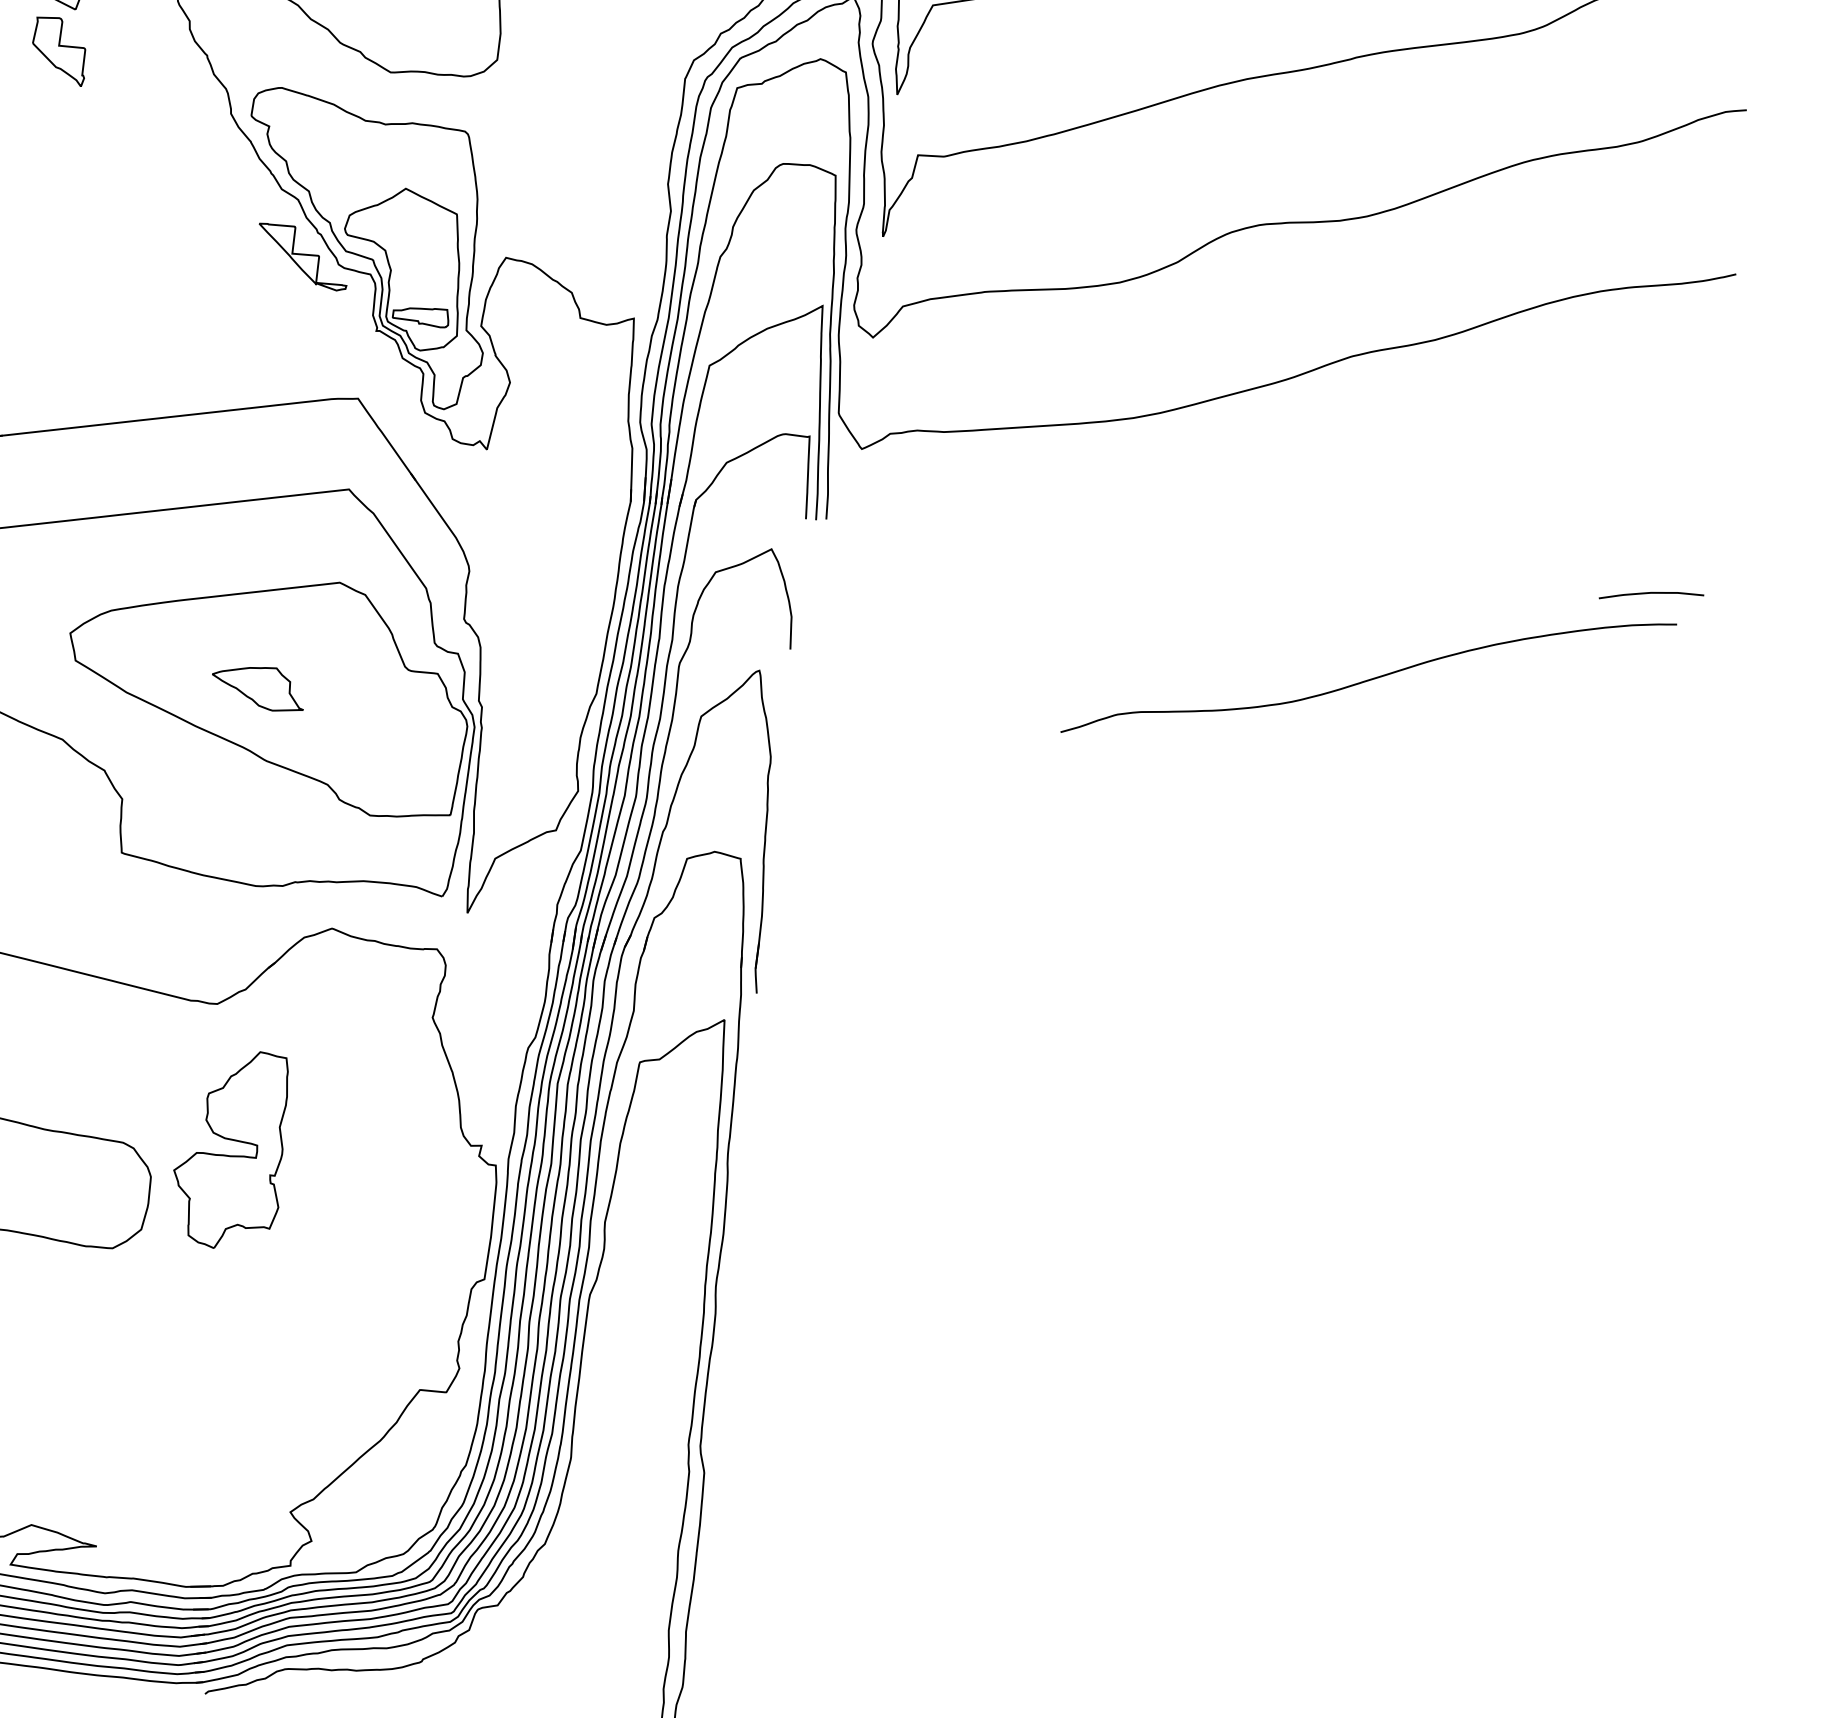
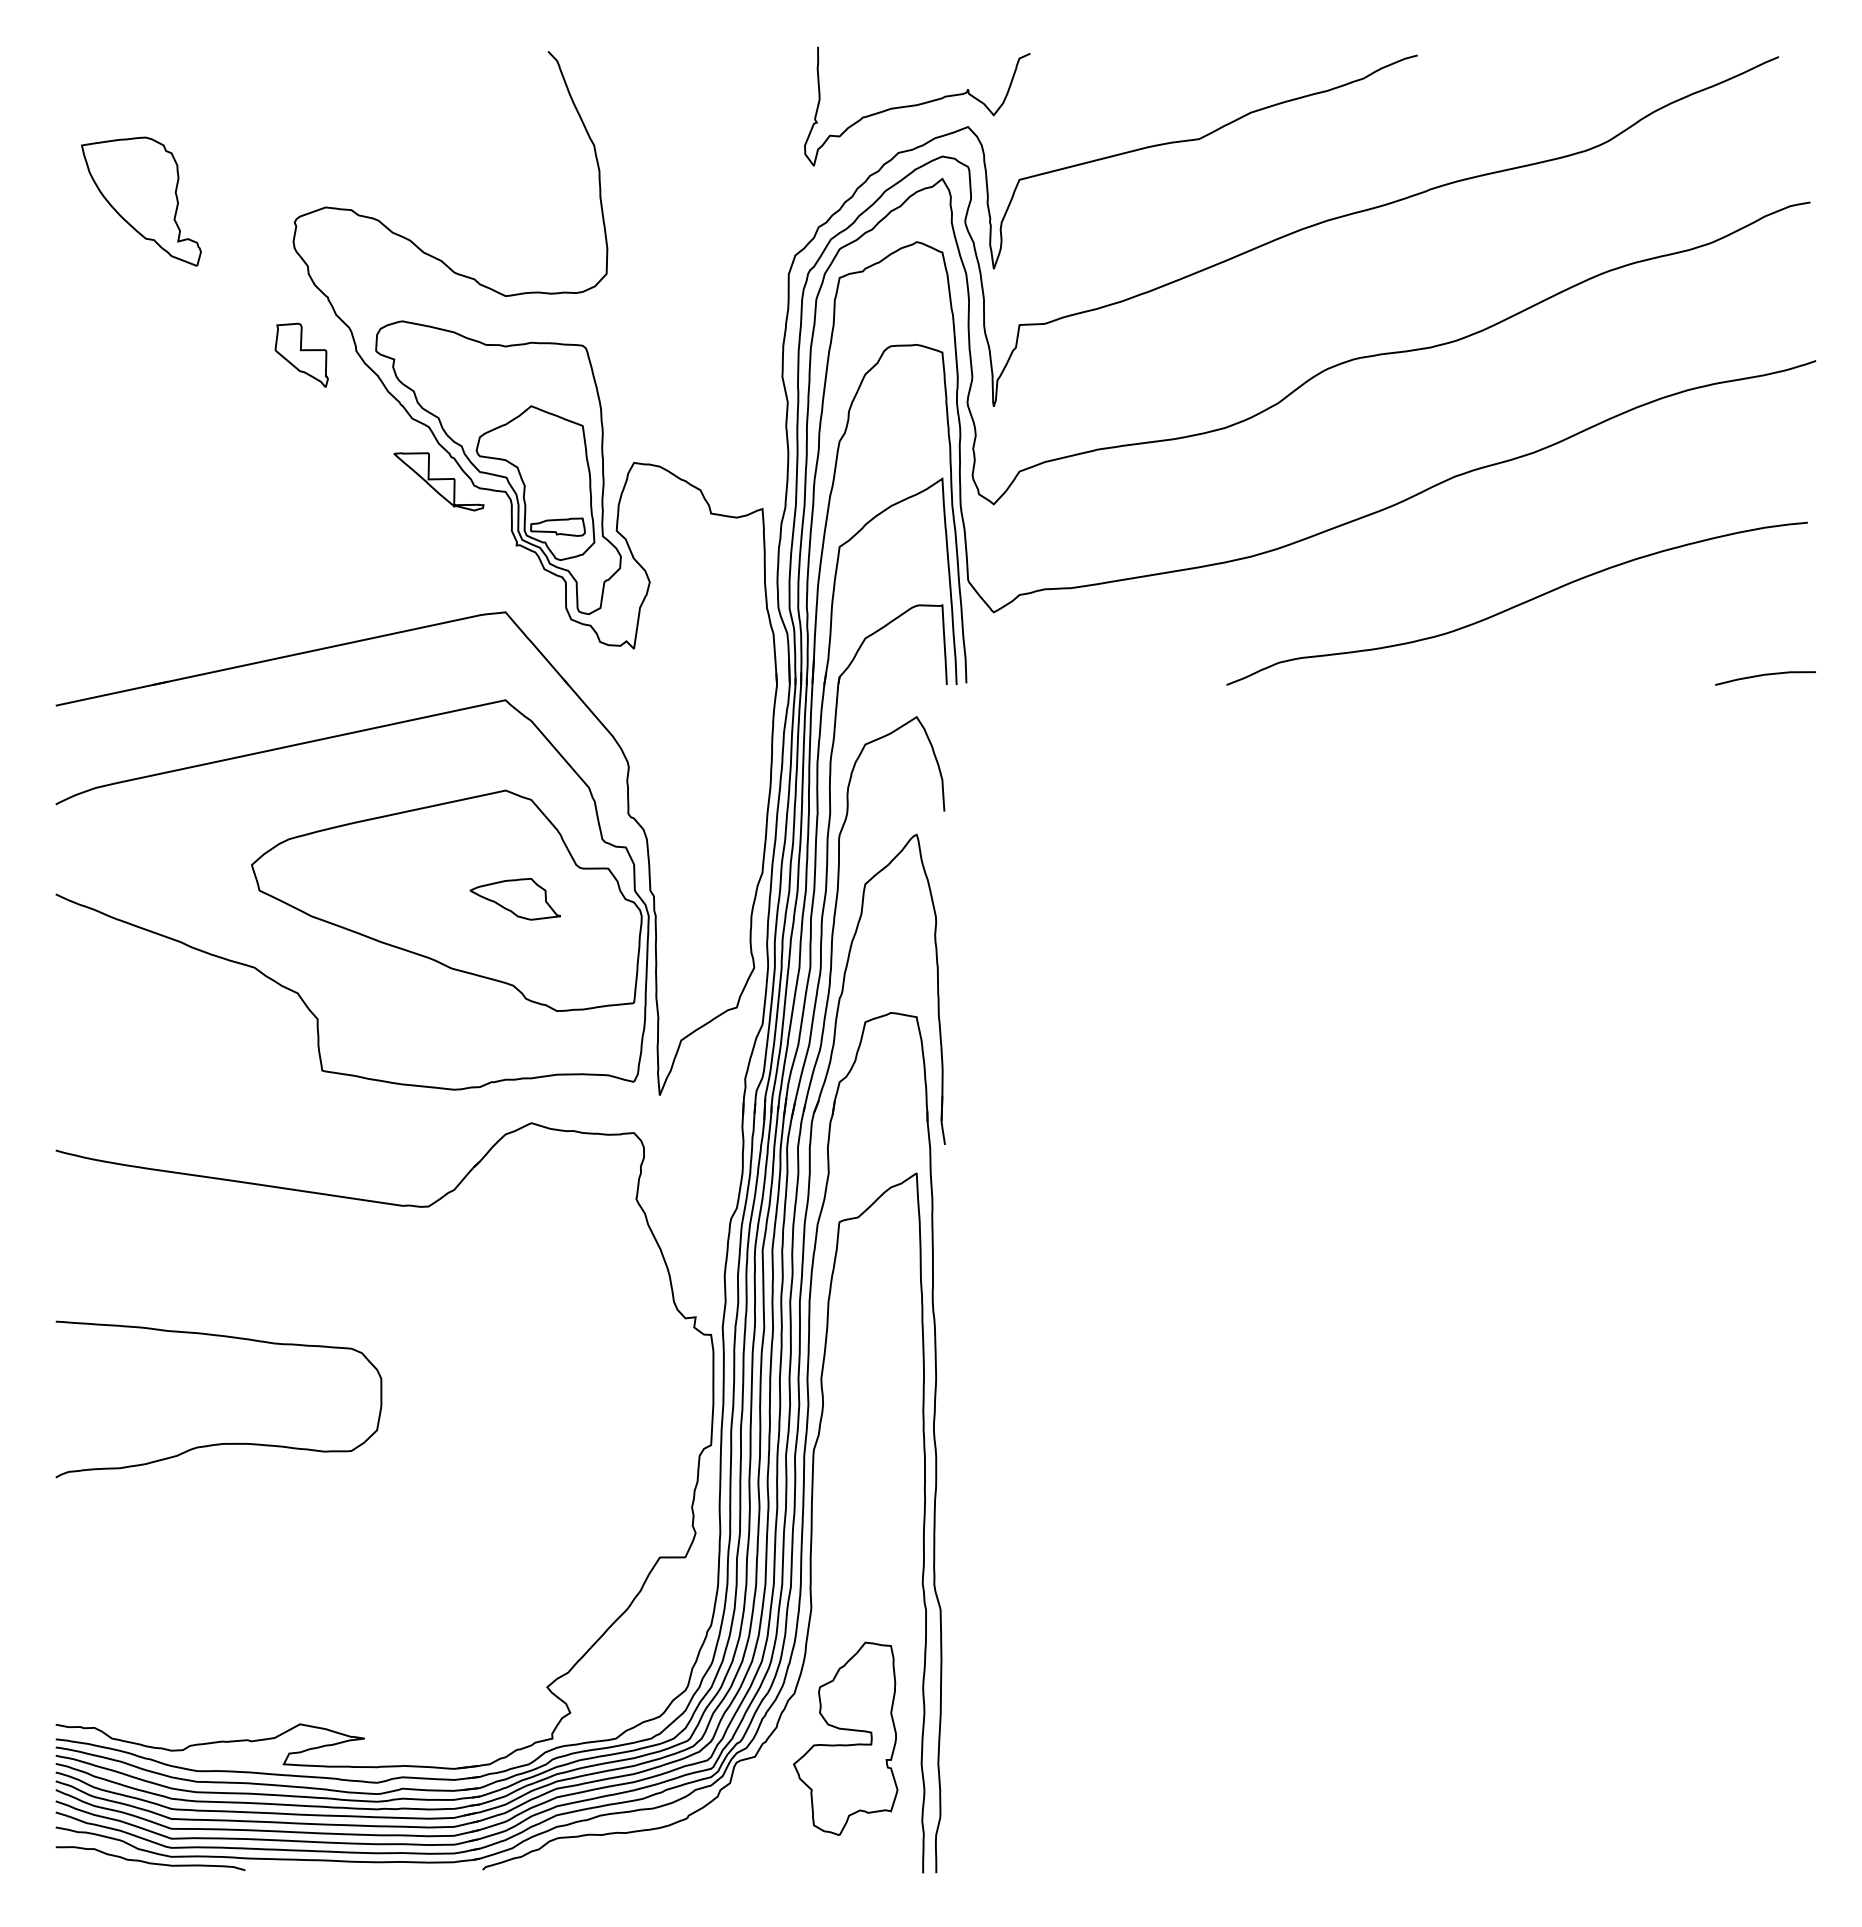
part: (59, 50) -> (301, 354), moved
curve: (1369, 679) -> (1517, 604), moved
part: (257, 687) -> (514, 899), moved
part: (230, 1149) -> (845, 1738), moved

